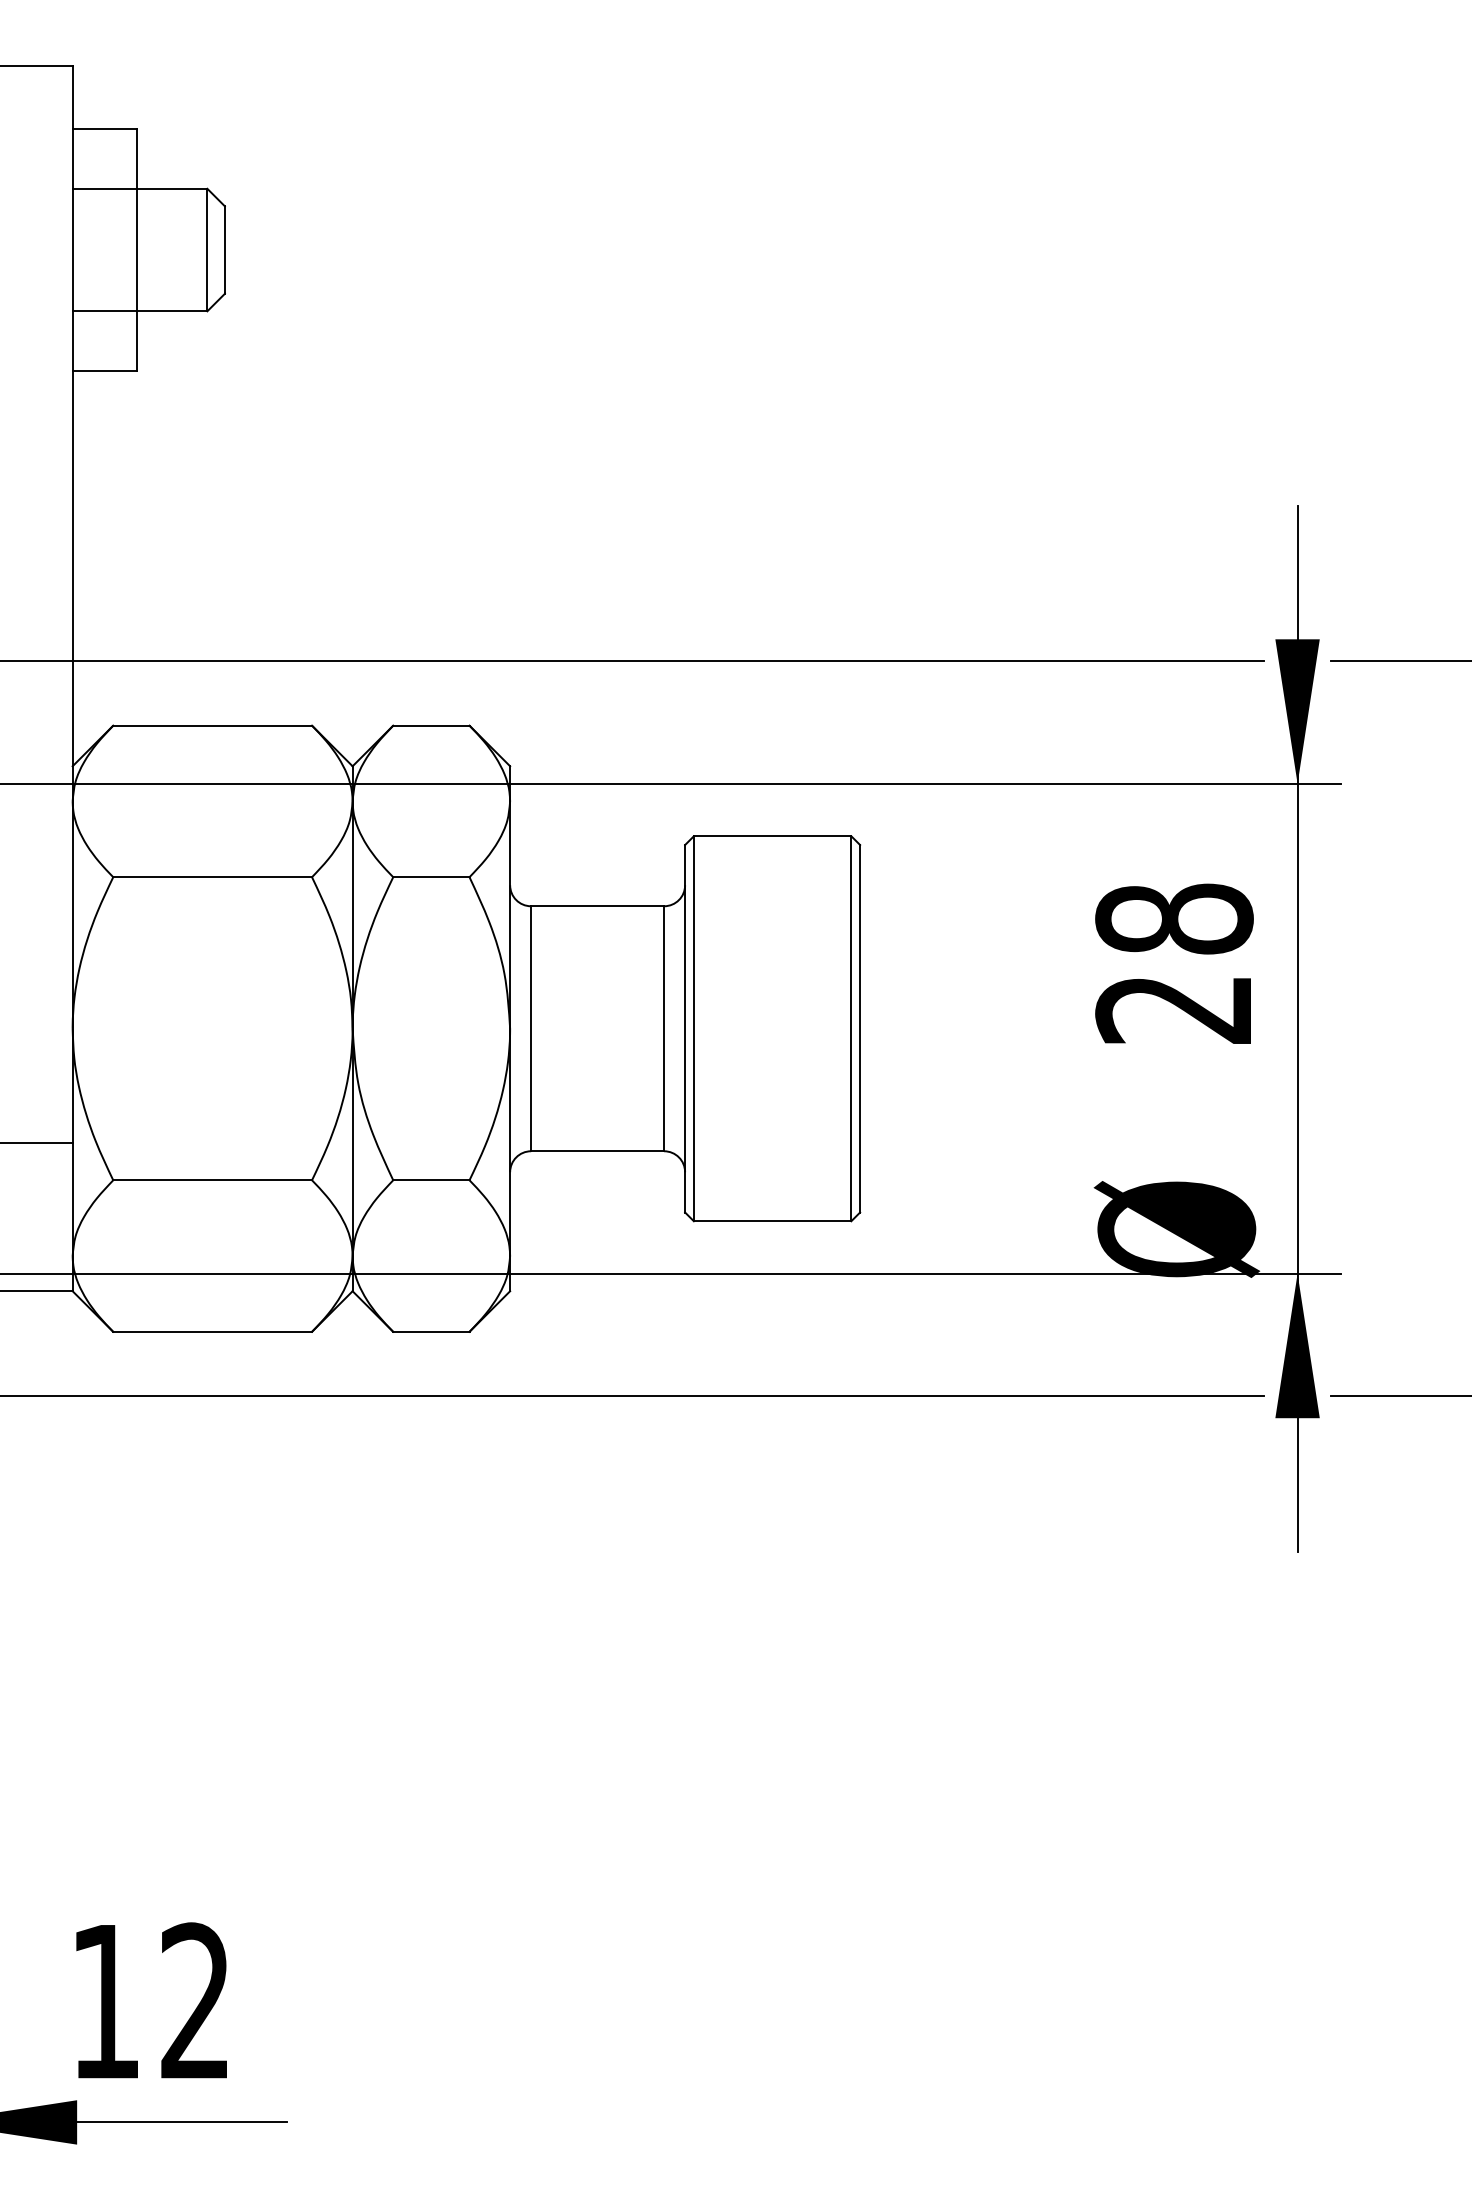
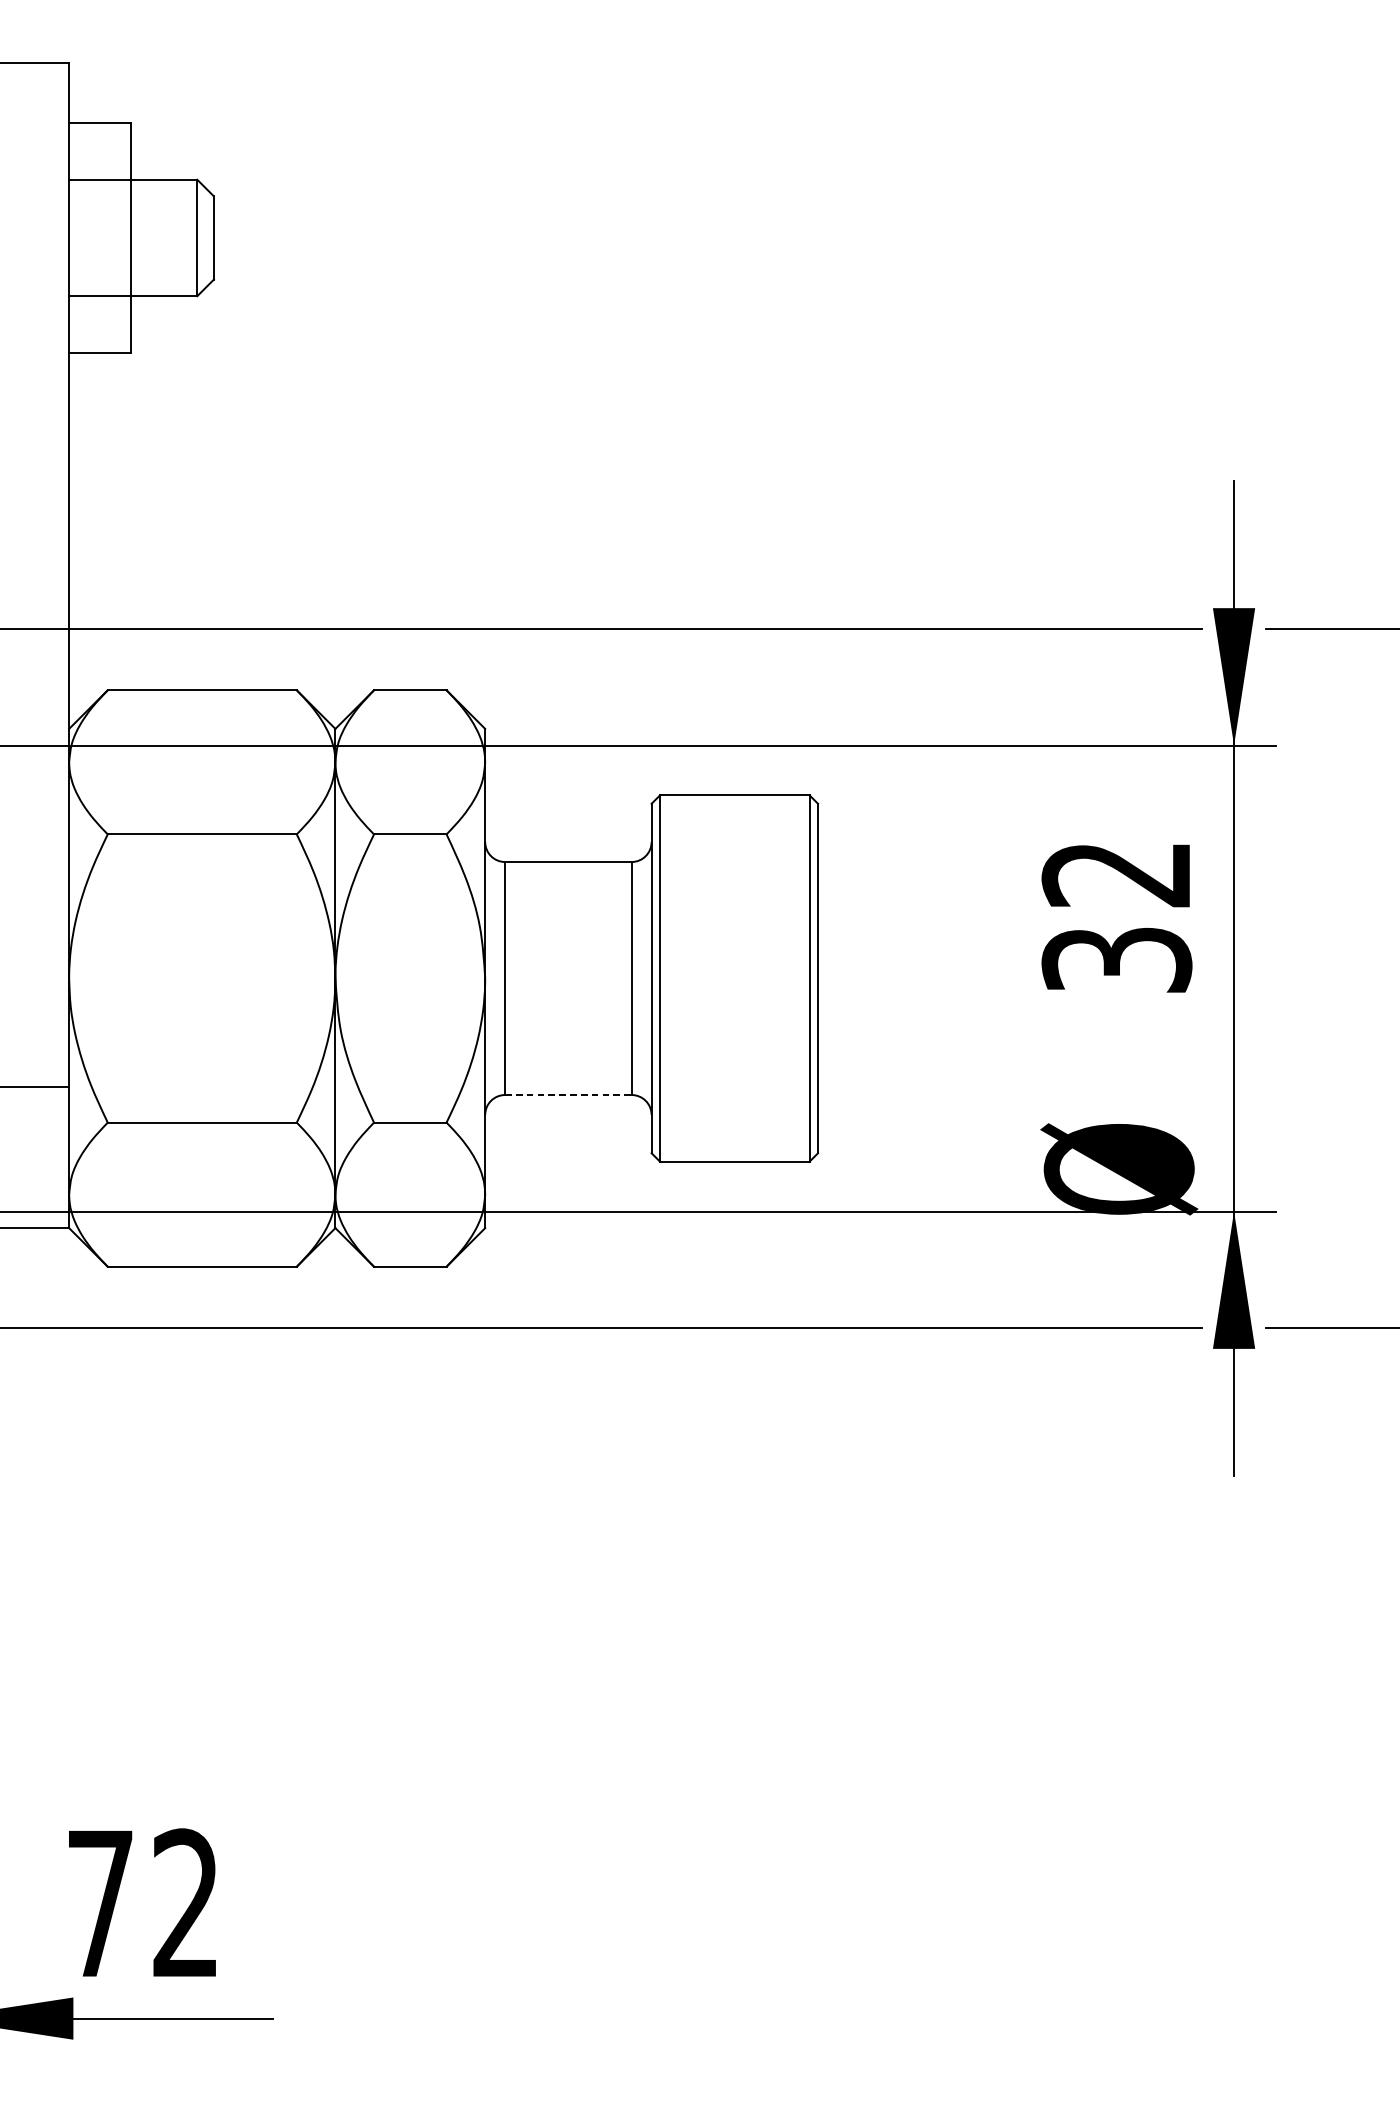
text: (1174, 963) -> (1117, 916), 28 -> 32
line: (598, 1151) -> (569, 1095), solid -> dashed
text: (105, 2001) -> (100, 1903), 12 -> 72

